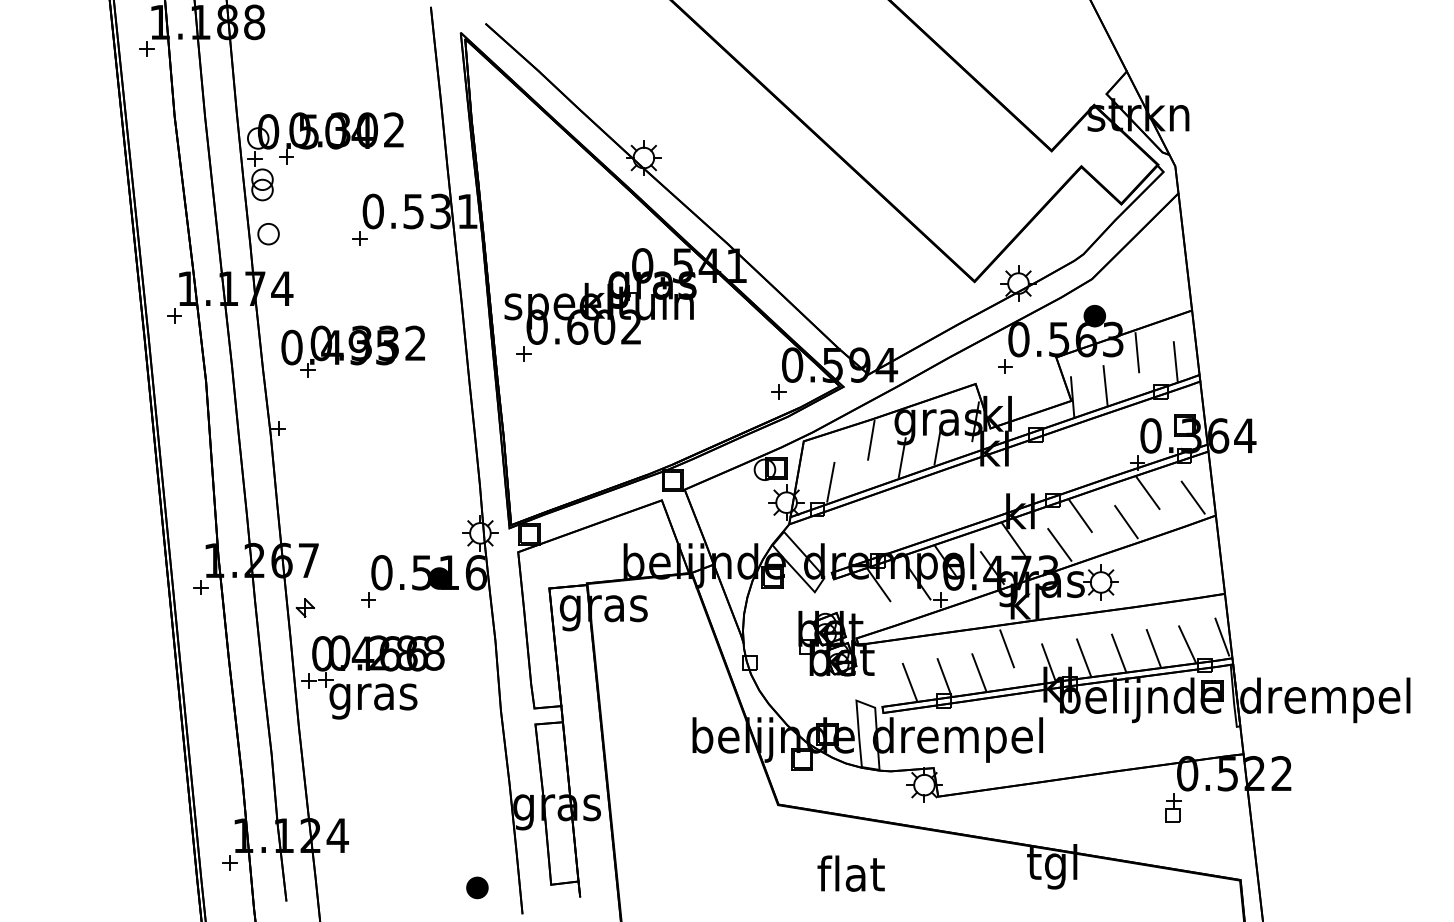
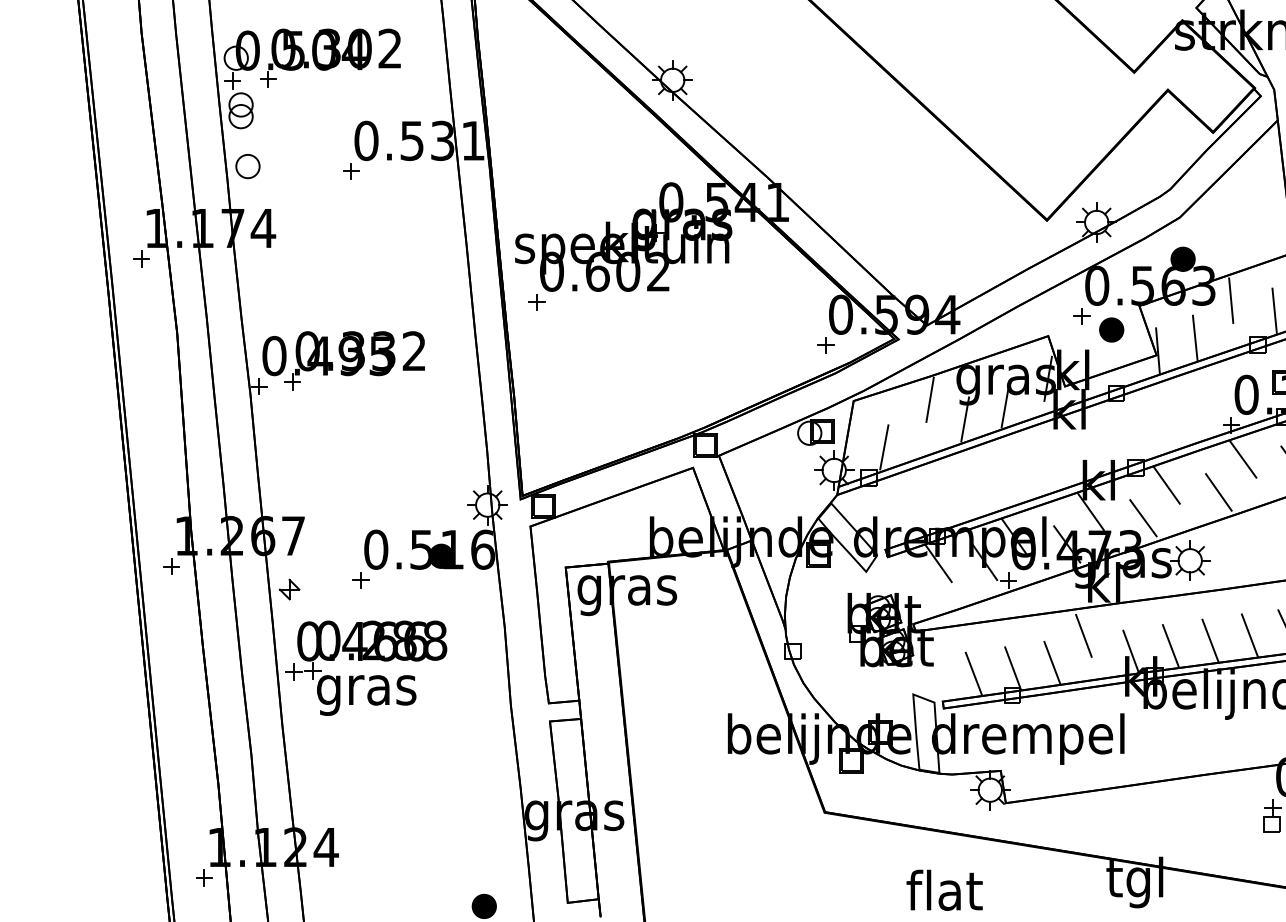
part: (352, 351) -> (342, 360), moved
part: (1031, 378) -> (1111, 329), added
text: (850, 873) -> (943, 890), moved

